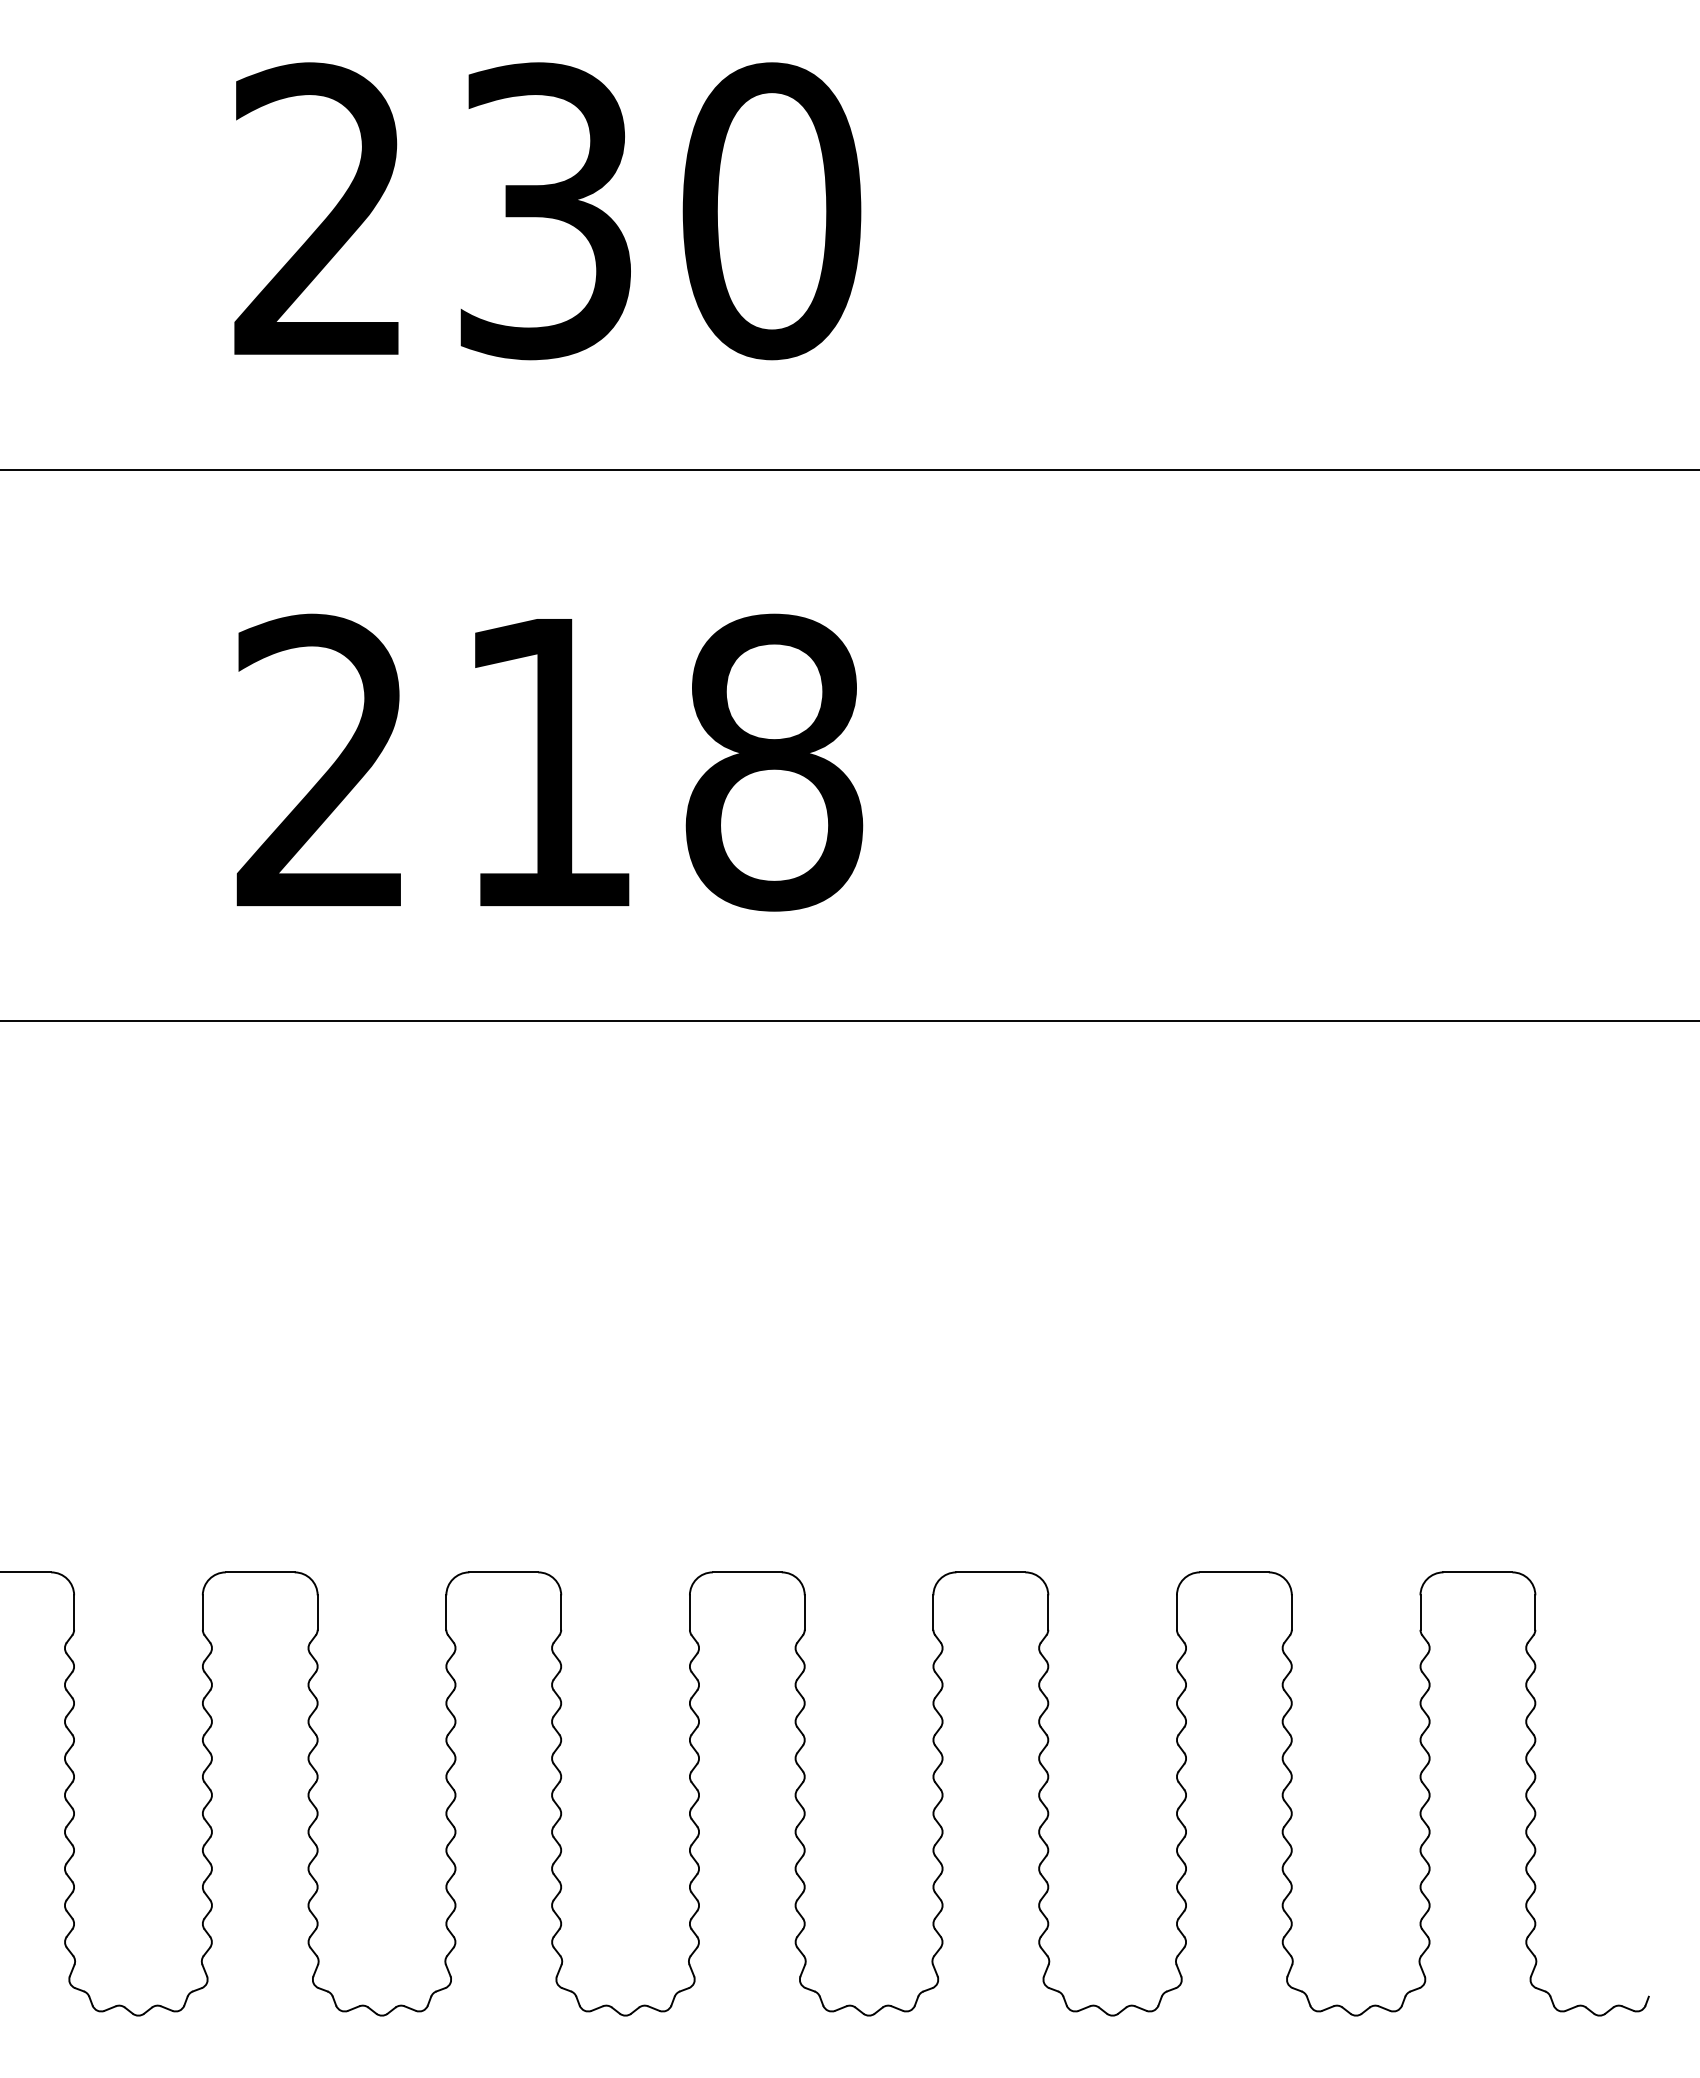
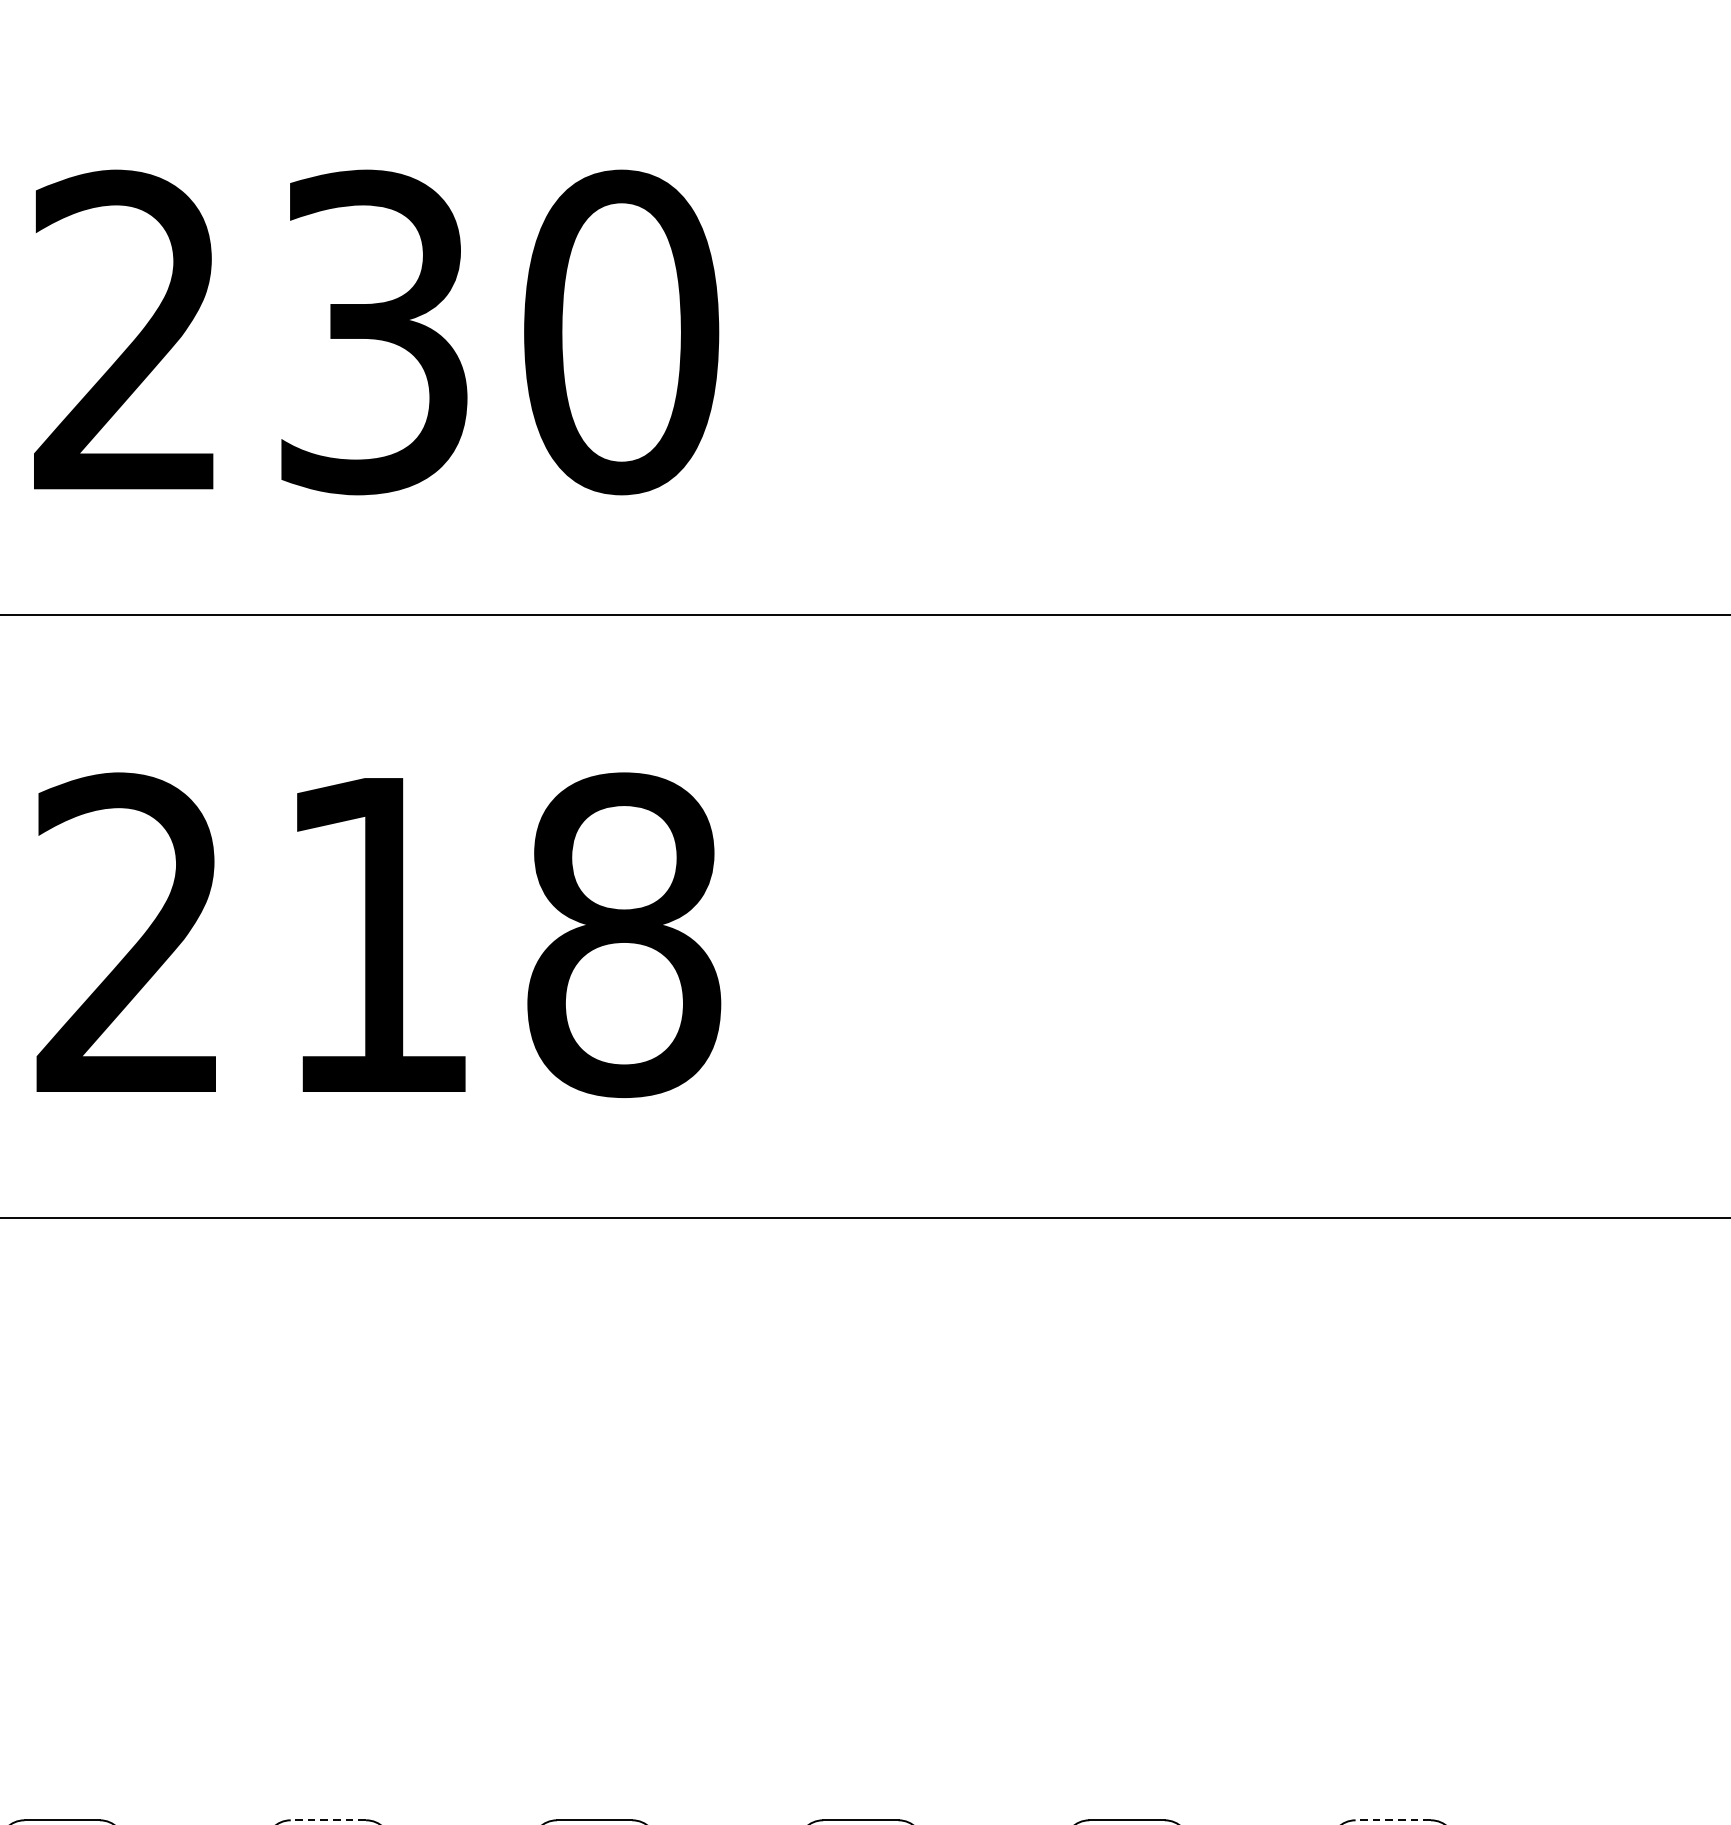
line: (503, 1572) -> (328, 1820), solid -> dashed
line: (1477, 1572) -> (1392, 1820), solid -> dashed

